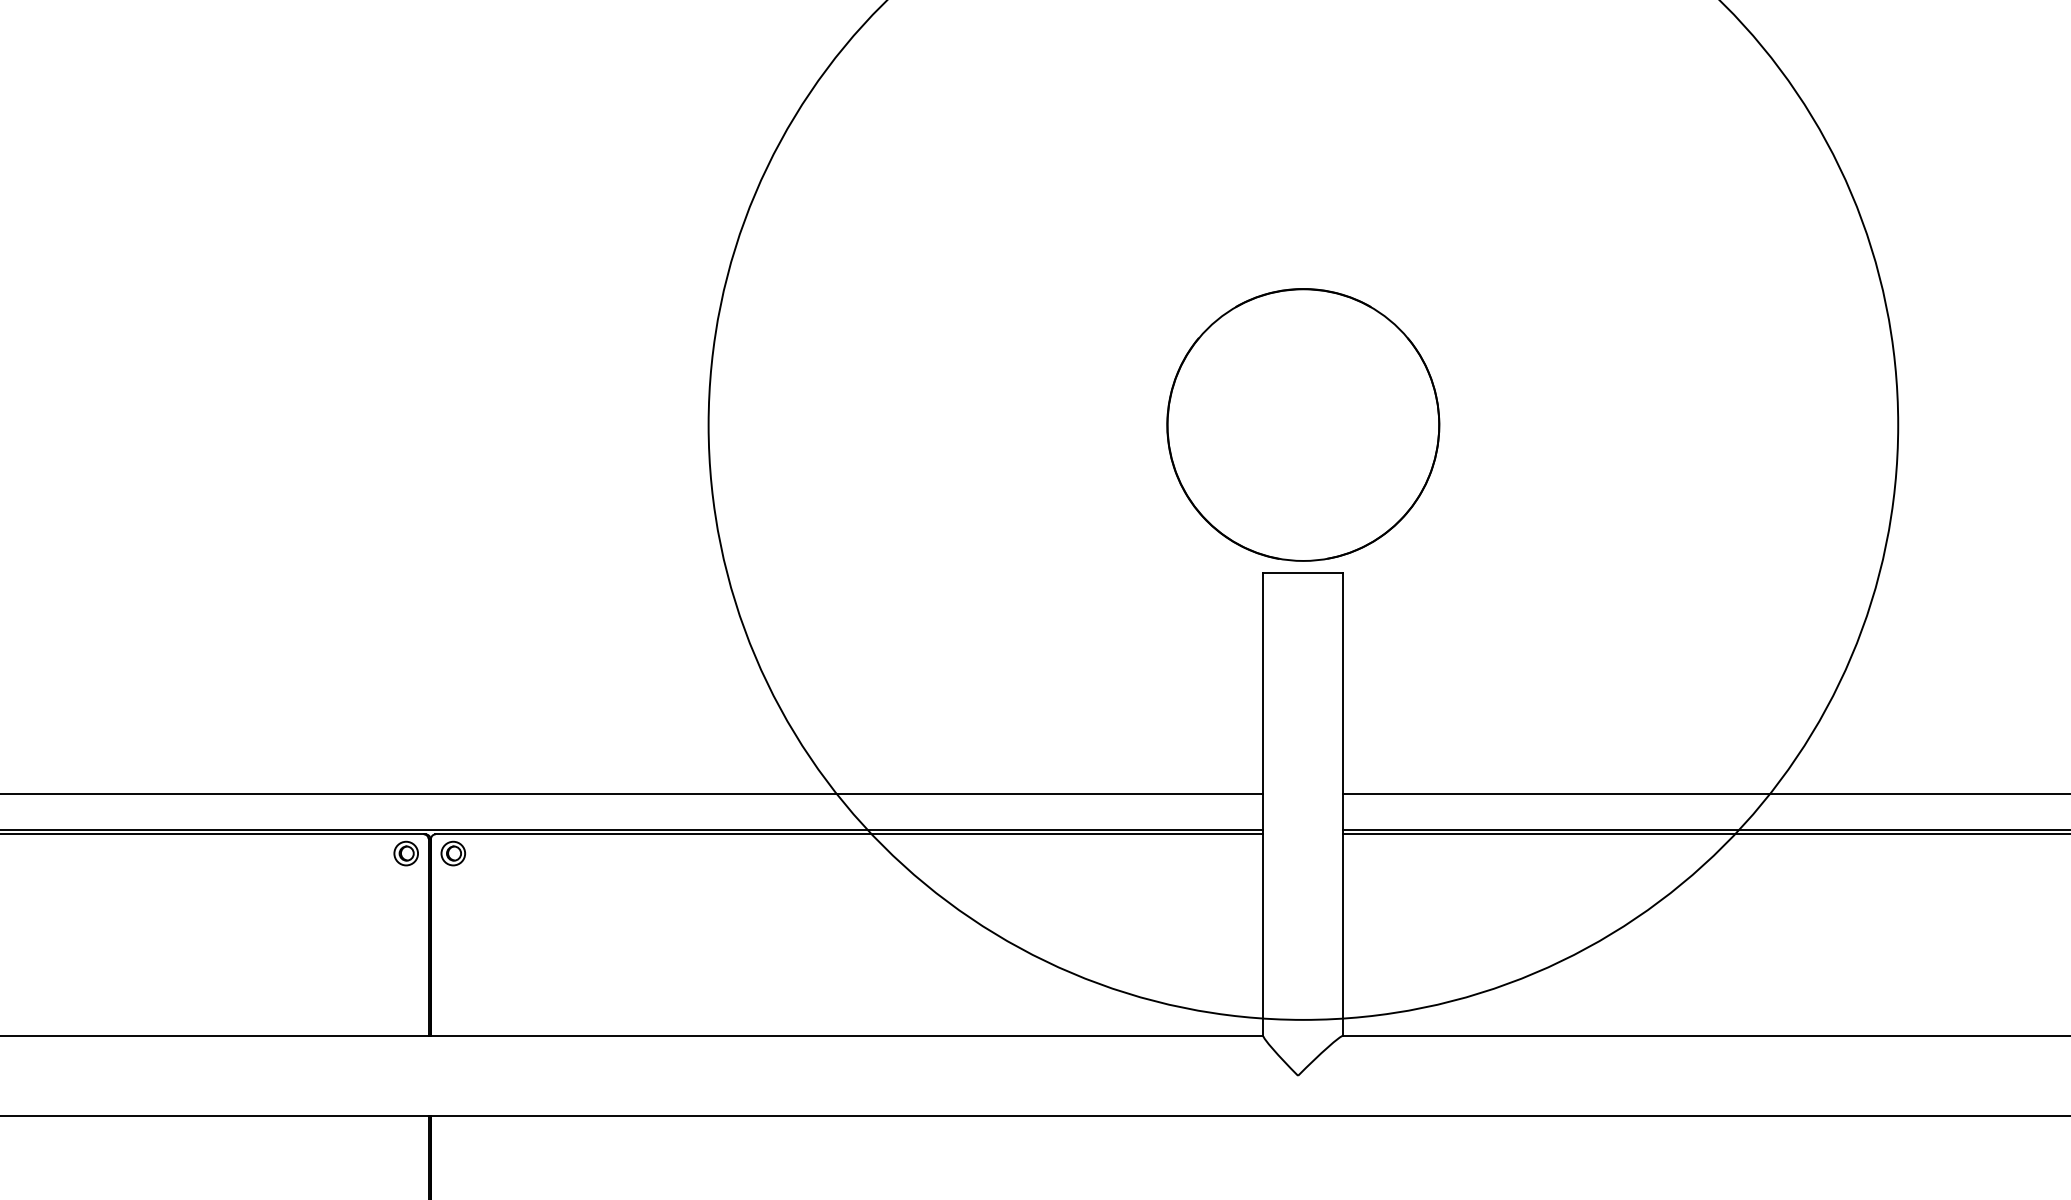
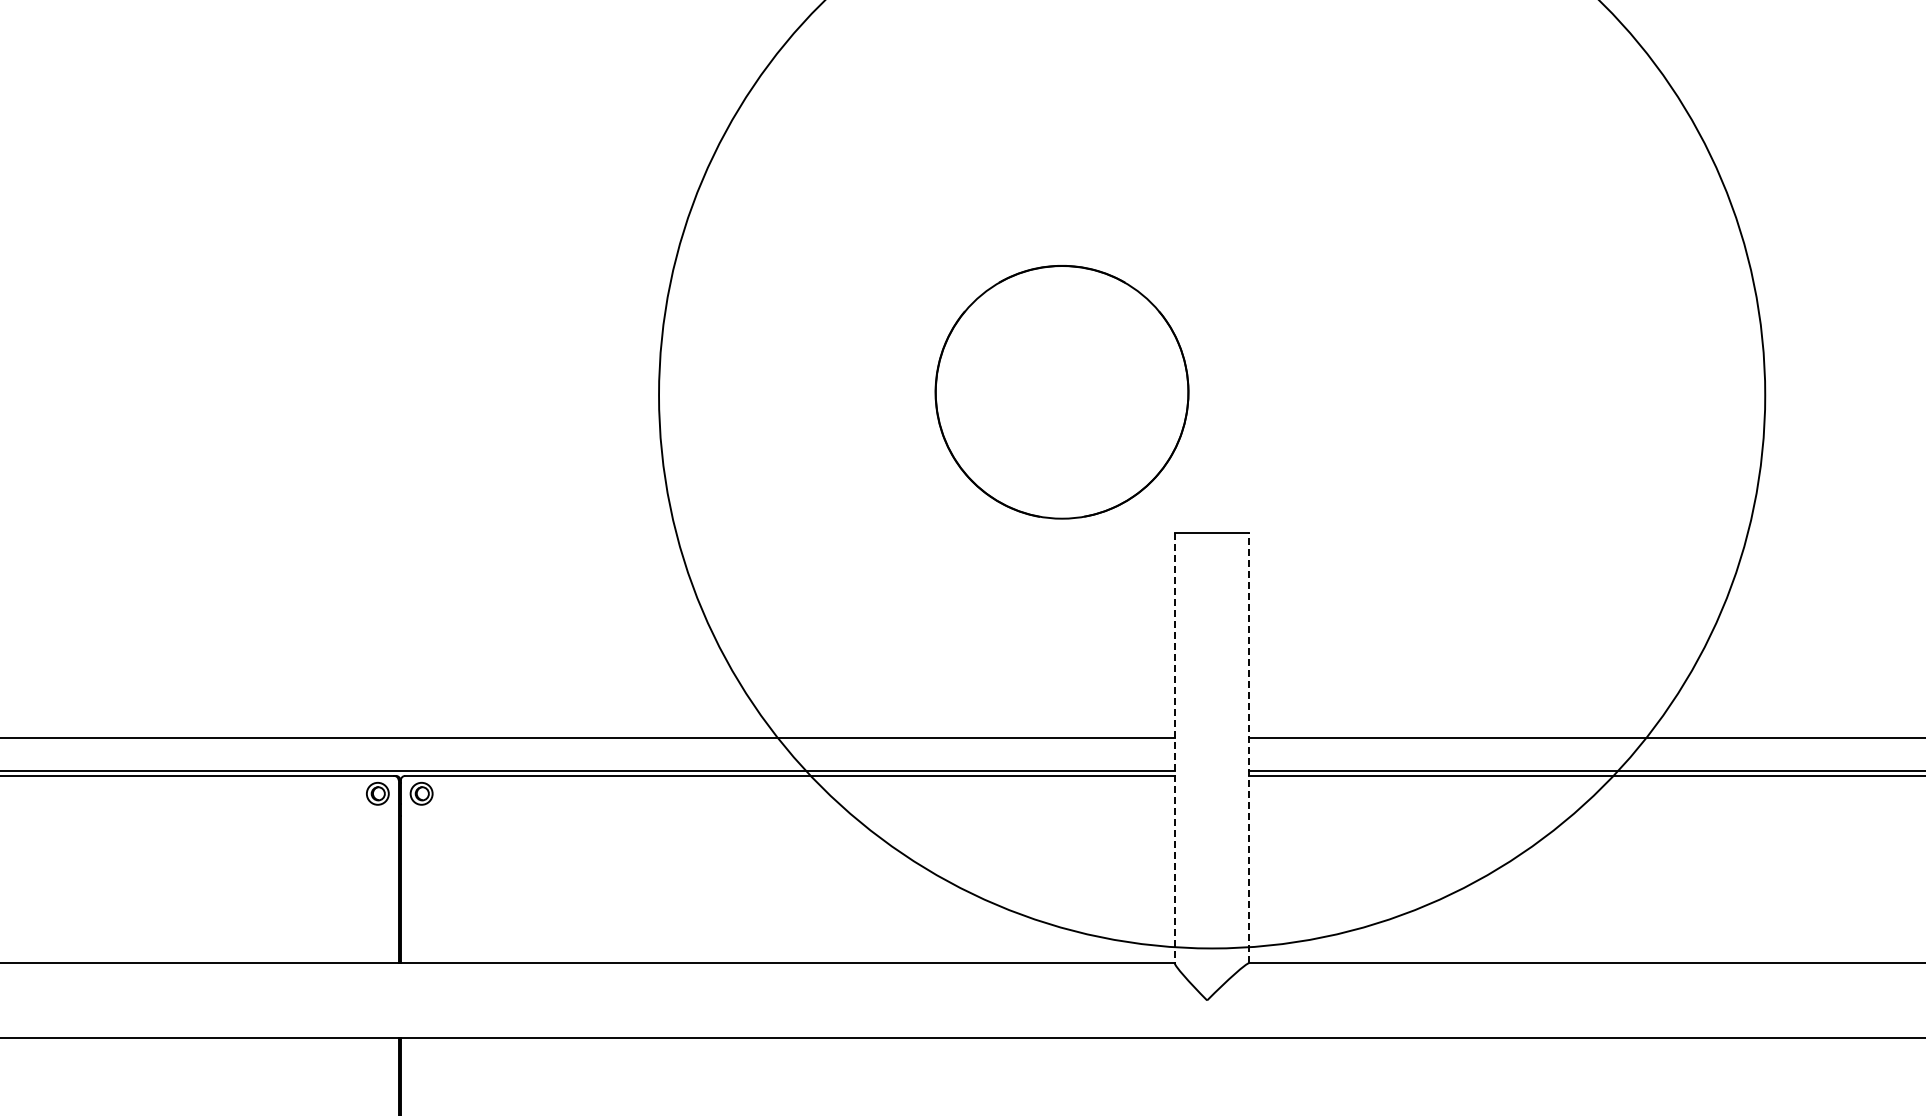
part: (1302, 425) -> (1061, 392), moved
line: (1343, 803) -> (1249, 747), solid -> dashed
line: (1262, 804) -> (1174, 748), solid -> dashed

